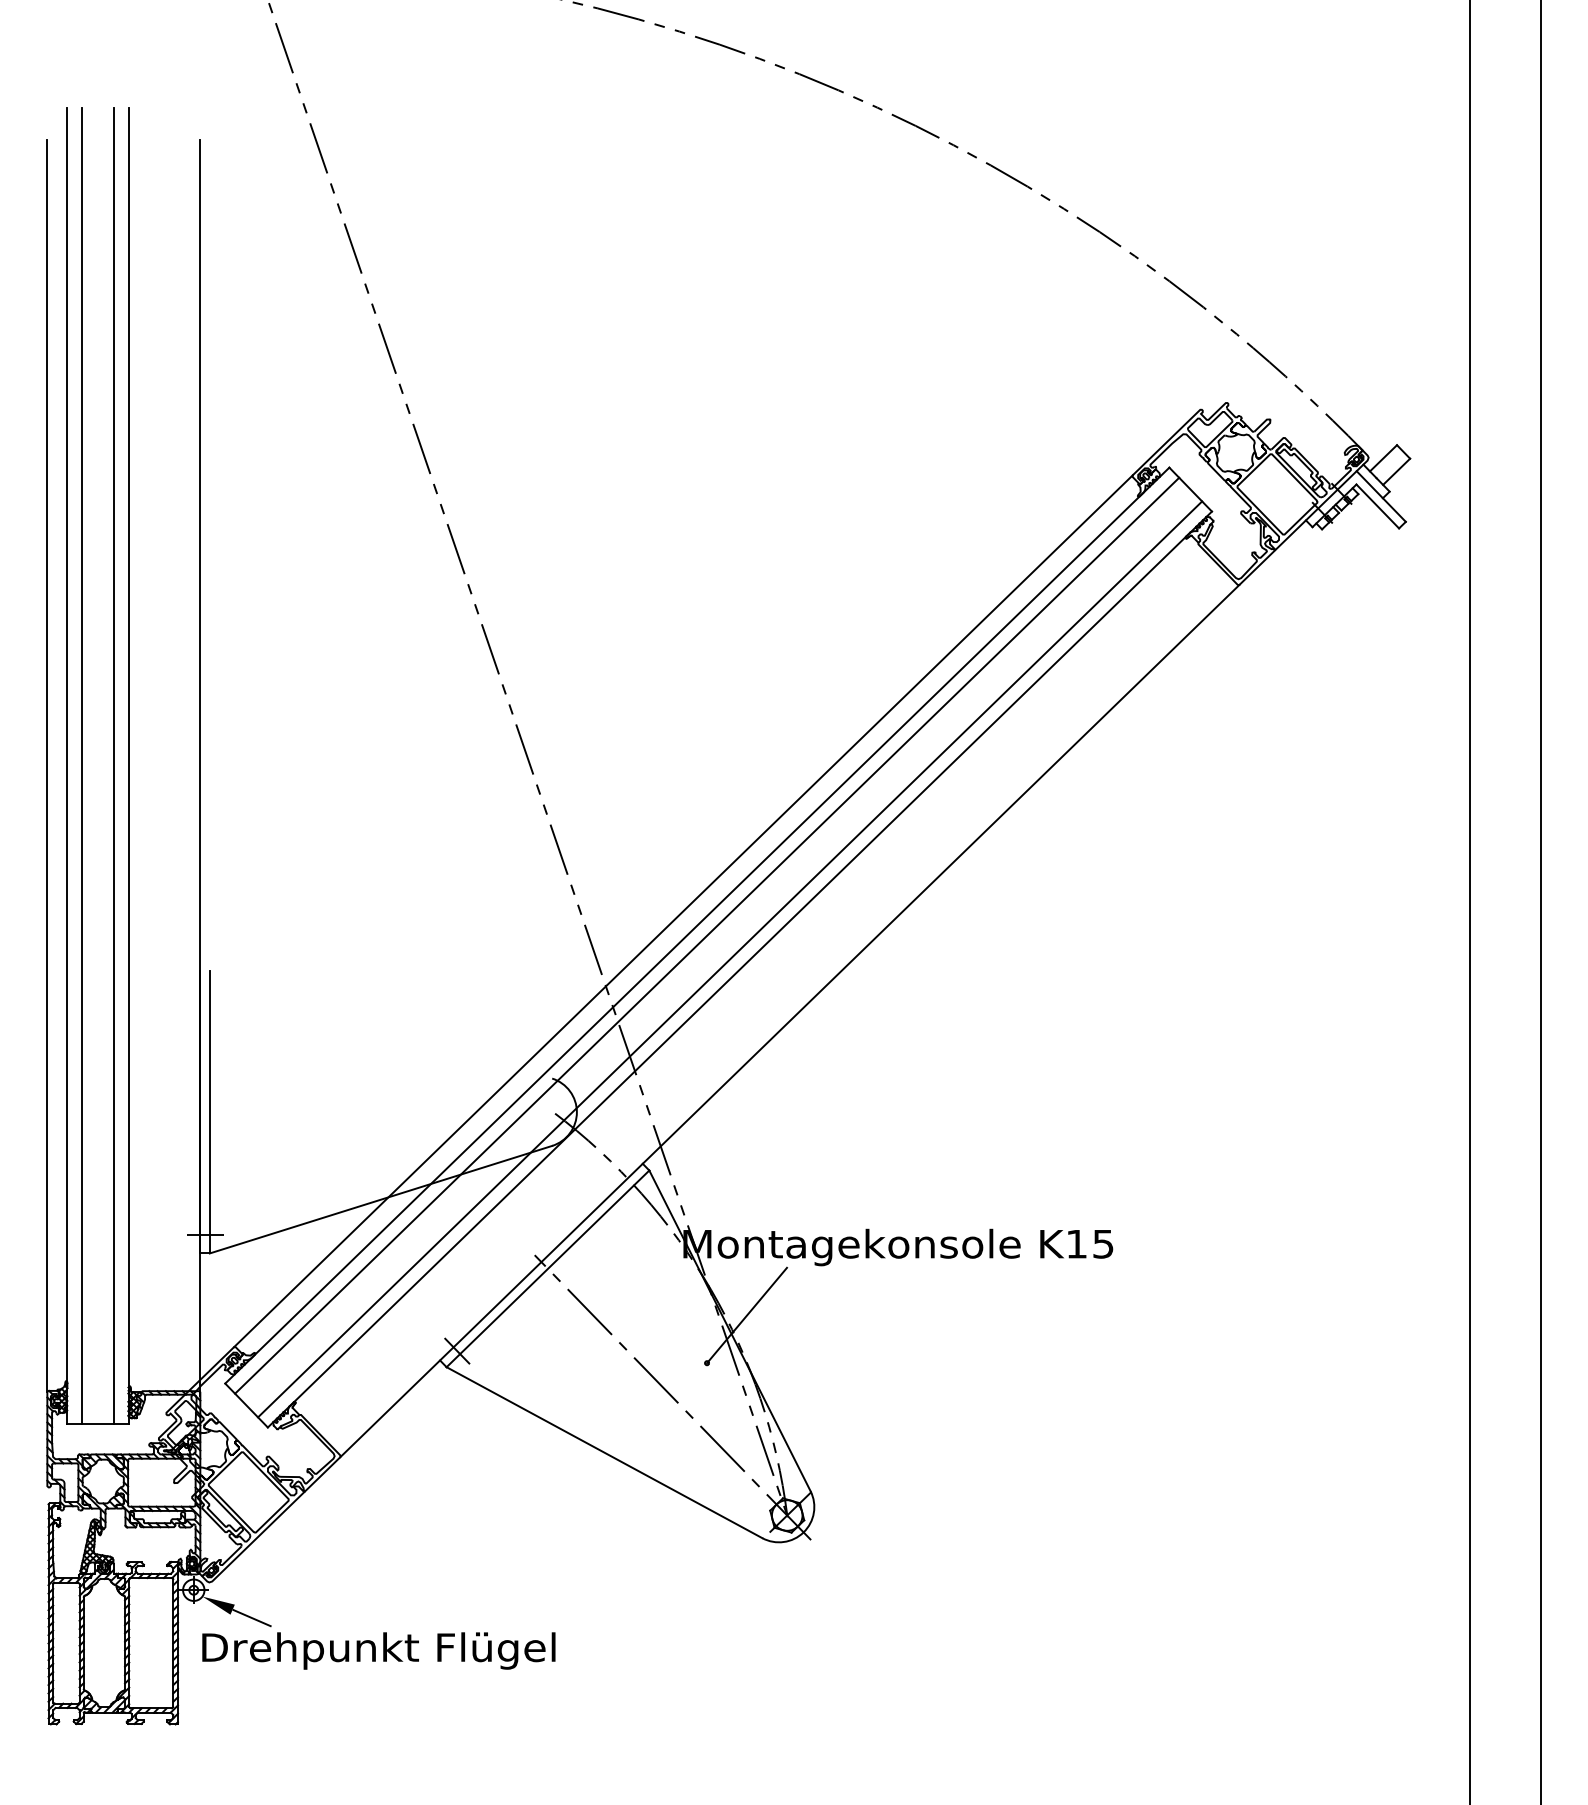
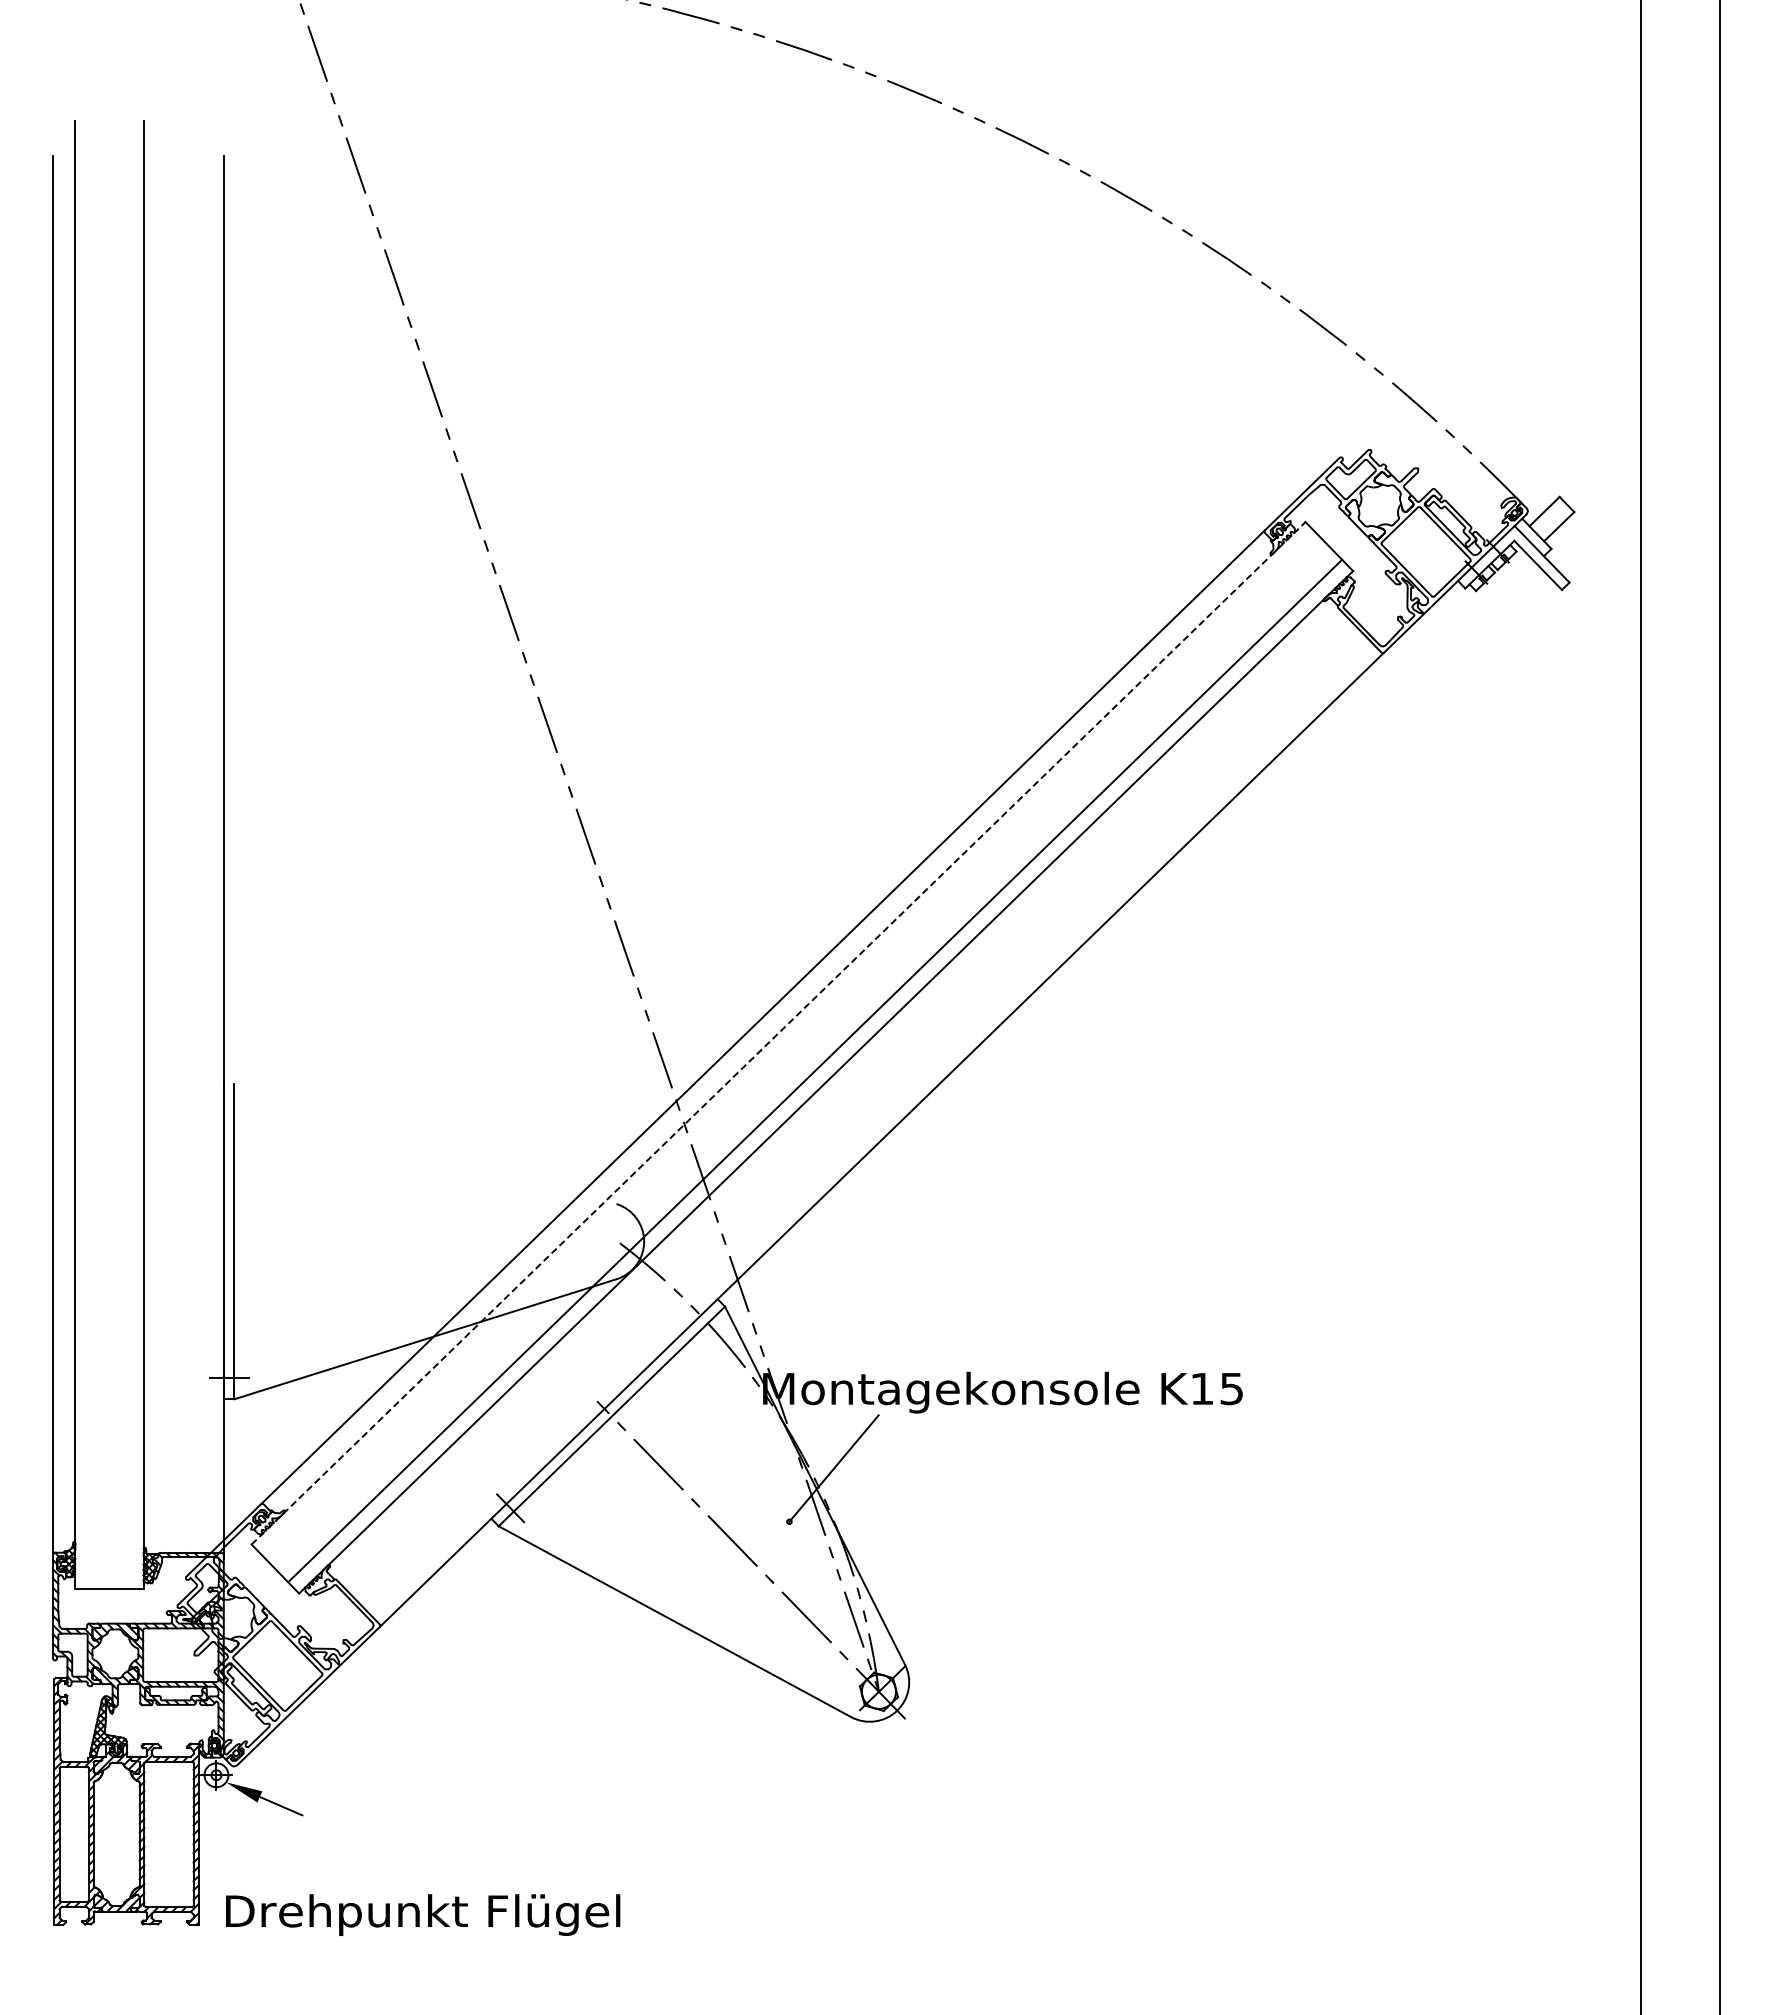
line: (81, 765) -> (91, 854), removed
line: (114, 765) -> (127, 854), removed
line: (697, 924) -> (778, 1032), solid -> dashed
line: (707, 935) -> (789, 1044), removed
text: (379, 1650) -> (423, 1914), moved

